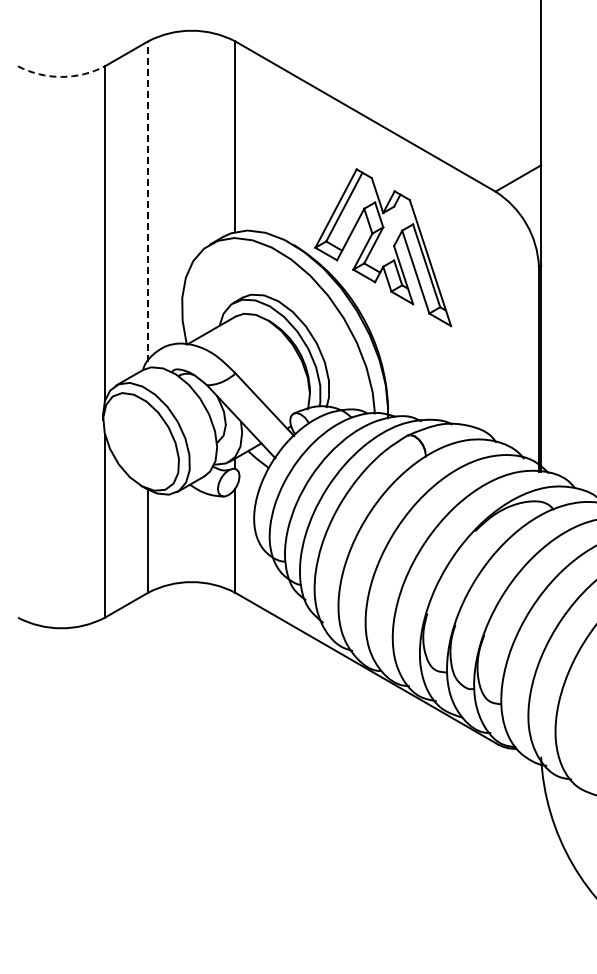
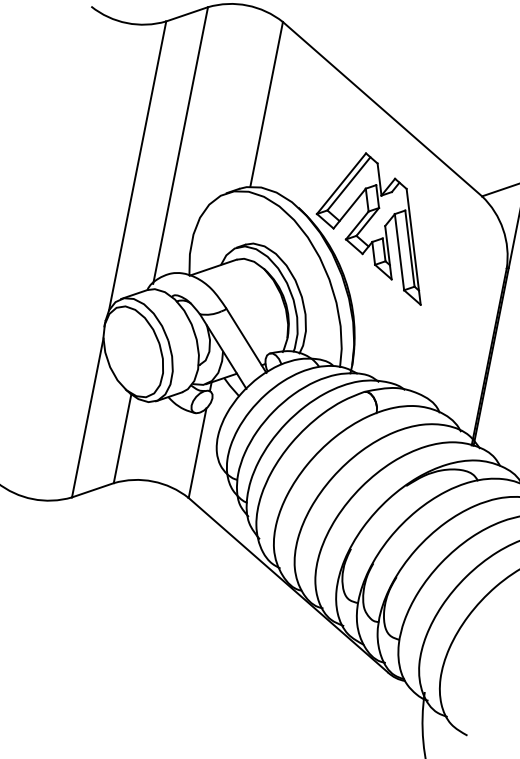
arc: (61, 76) -> (127, 22), dashed -> solid
line: (148, 201) -> (180, 145), dashed -> solid

